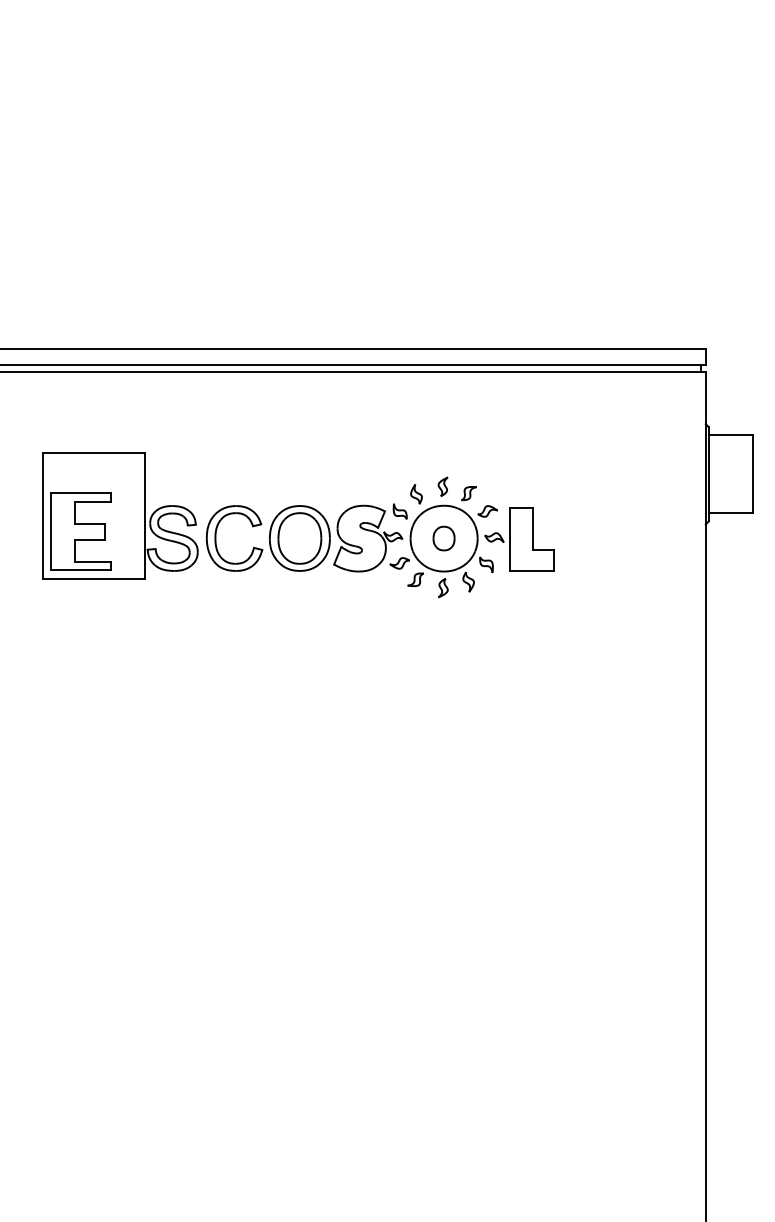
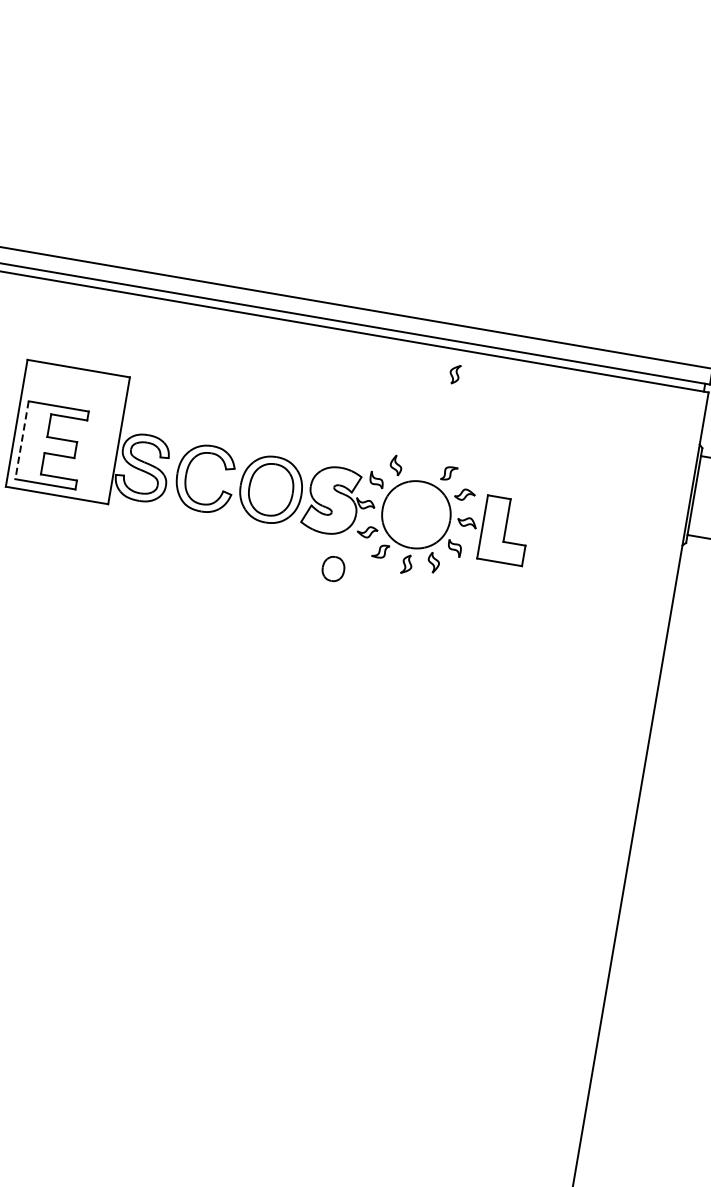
part: (442, 486) -> (454, 373), moved
line: (51, 531) -> (22, 440), solid -> dashed
part: (443, 538) -> (332, 568), moved

